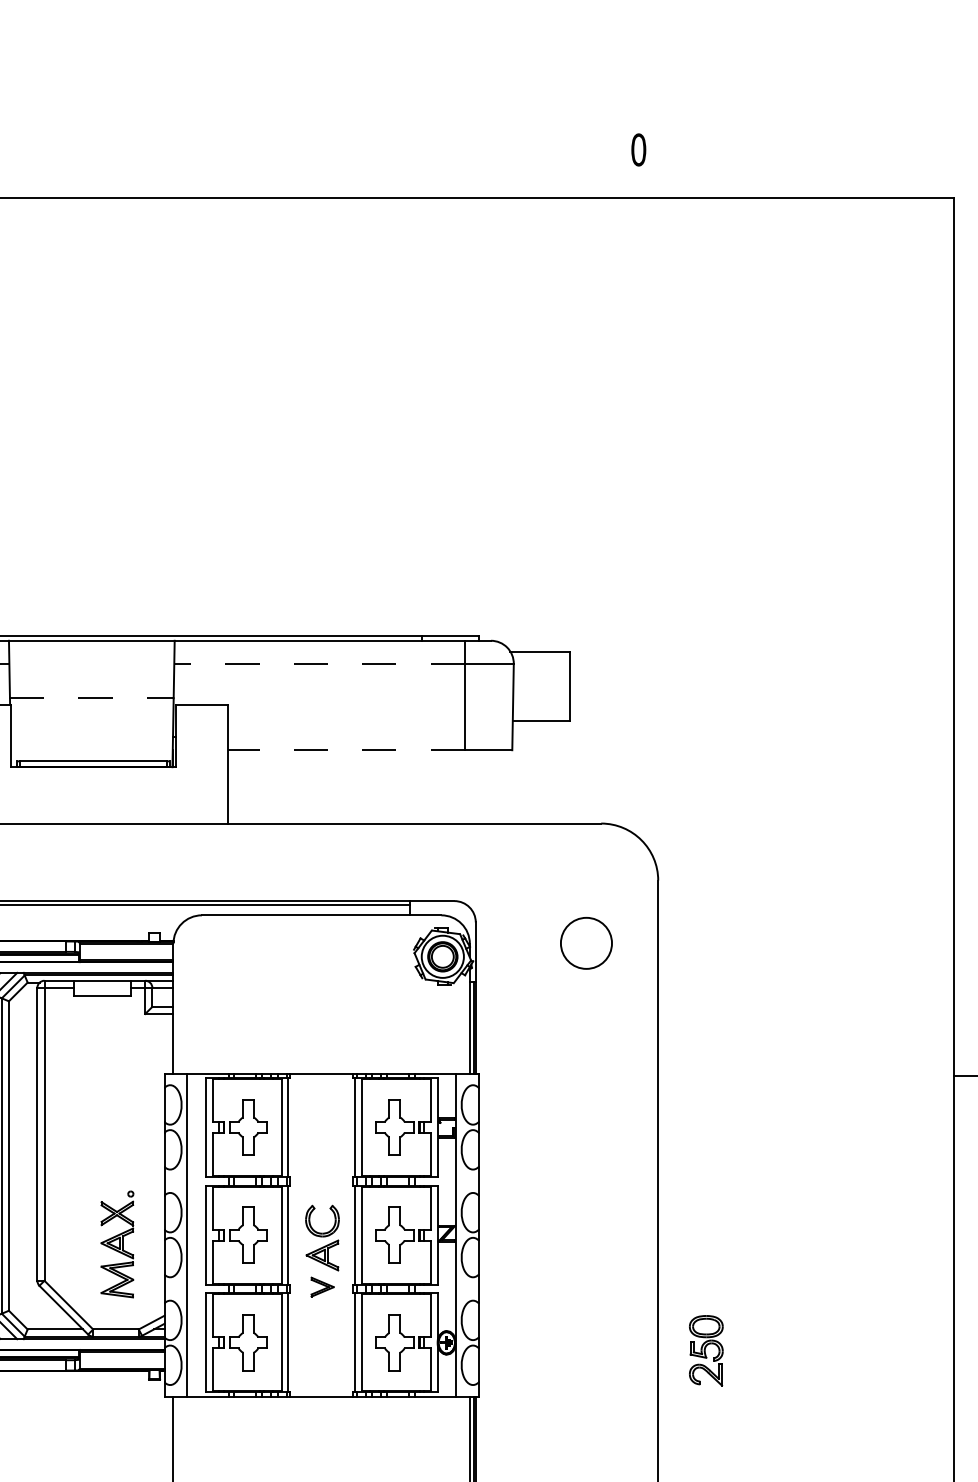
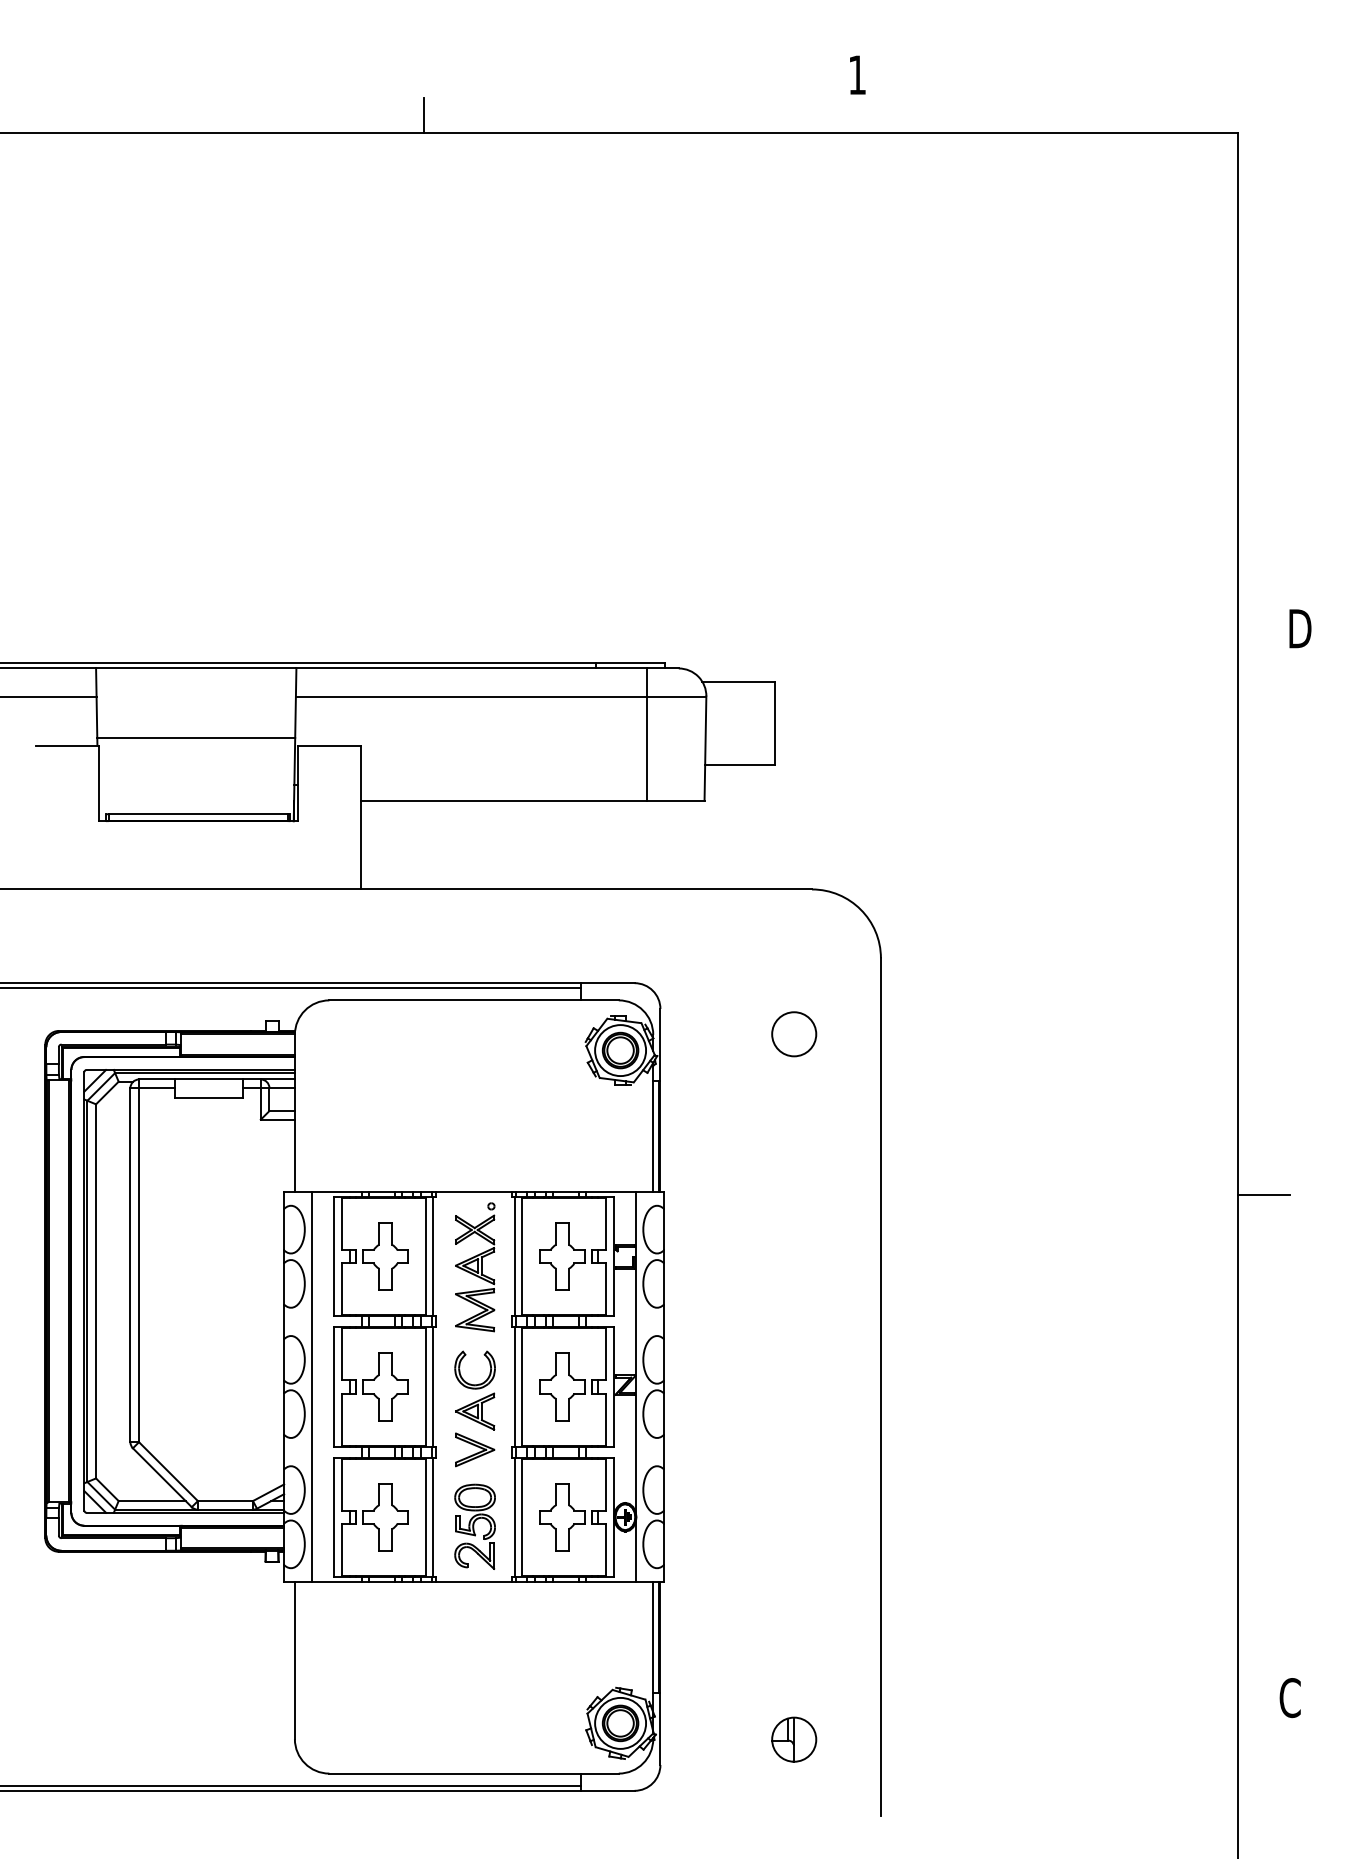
text: (638, 150) -> (857, 75), 0 -> 1
line: (280, 183) -> (424, 115), added
line: (319, 663) -> (471, 696), dashed -> solid
line: (92, 697) -> (196, 737), dashed -> solid
line: (345, 749) -> (503, 800), dashed -> solid
circle: (586, 943) -> (794, 1034), size x0.71
part: (117, 1244) -> (475, 1267), moved
part: (322, 1286) -> (475, 1449), size x1.43
part: (705, 1350) -> (474, 1526), moved

